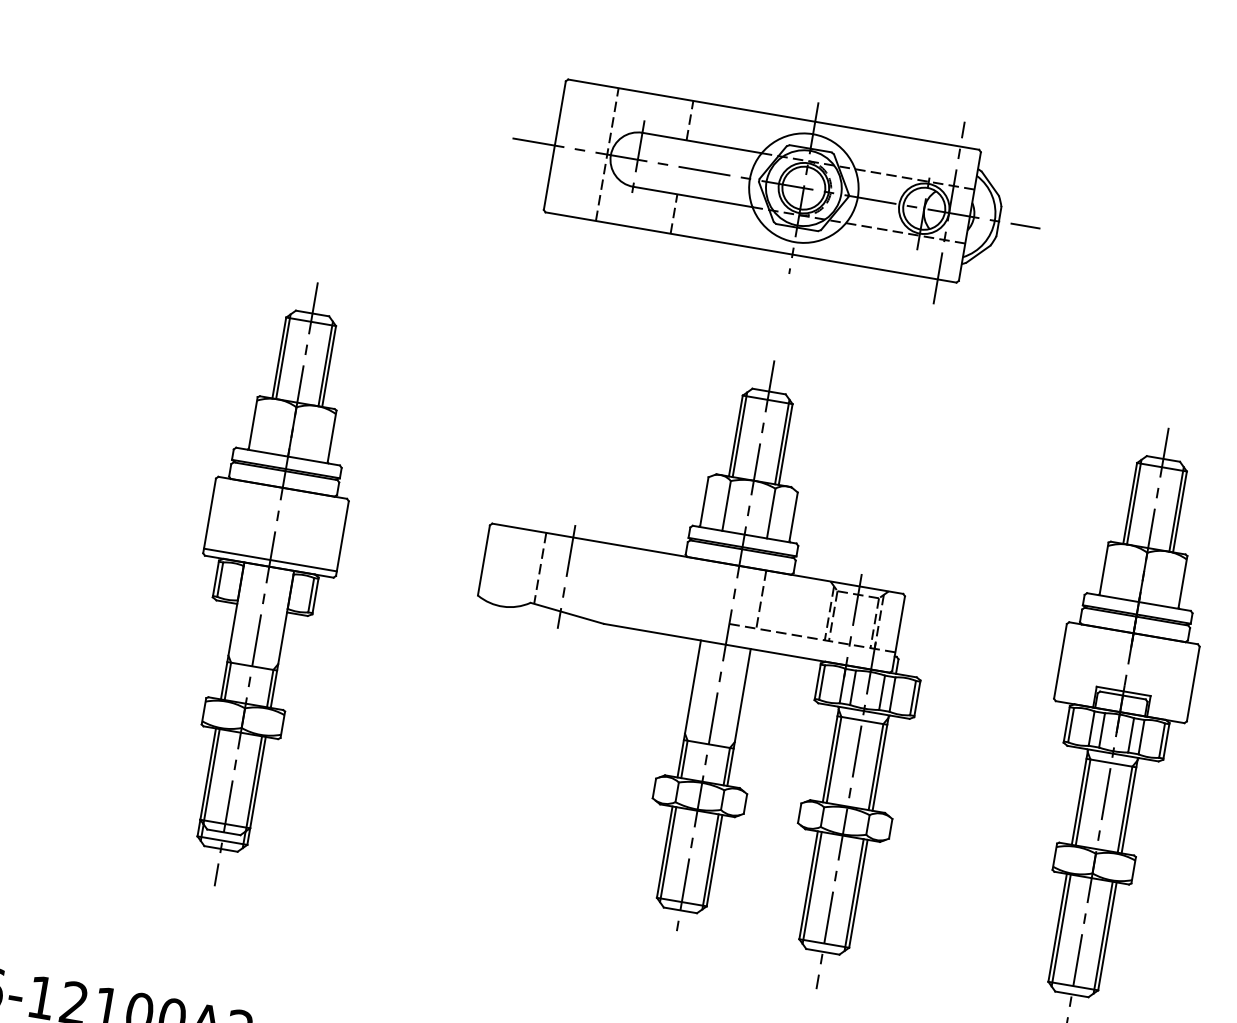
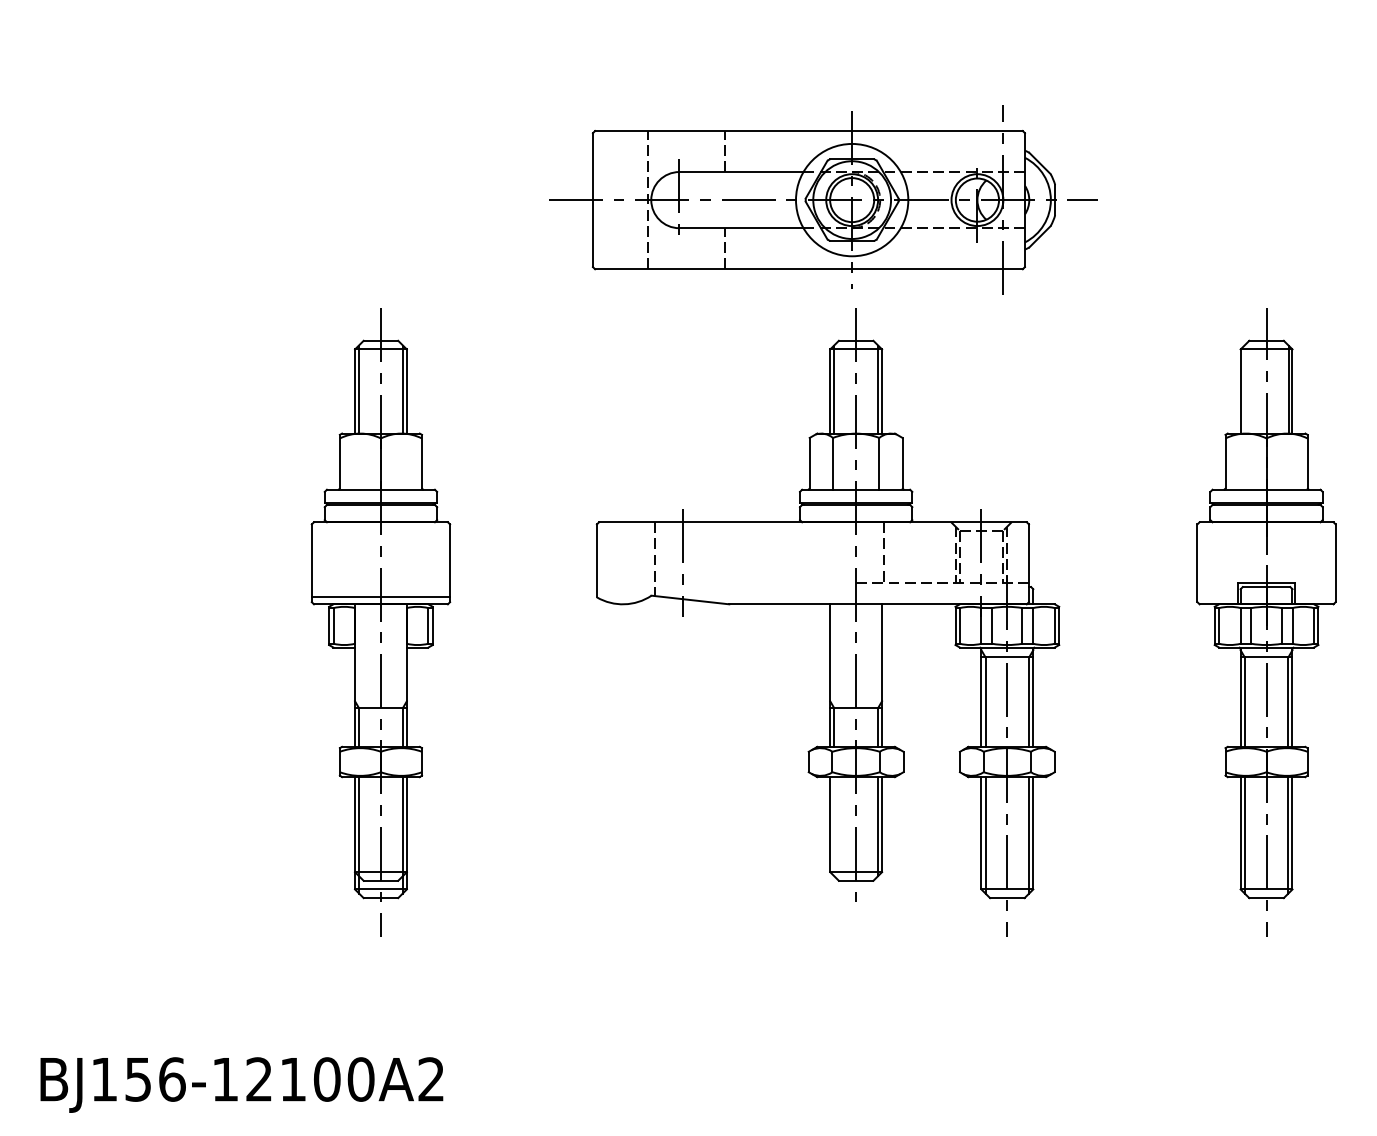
part: (776, 182) -> (823, 199), moved
line: (1134, 502) -> (1244, 389), removed
line: (668, 854) -> (834, 826), removed

